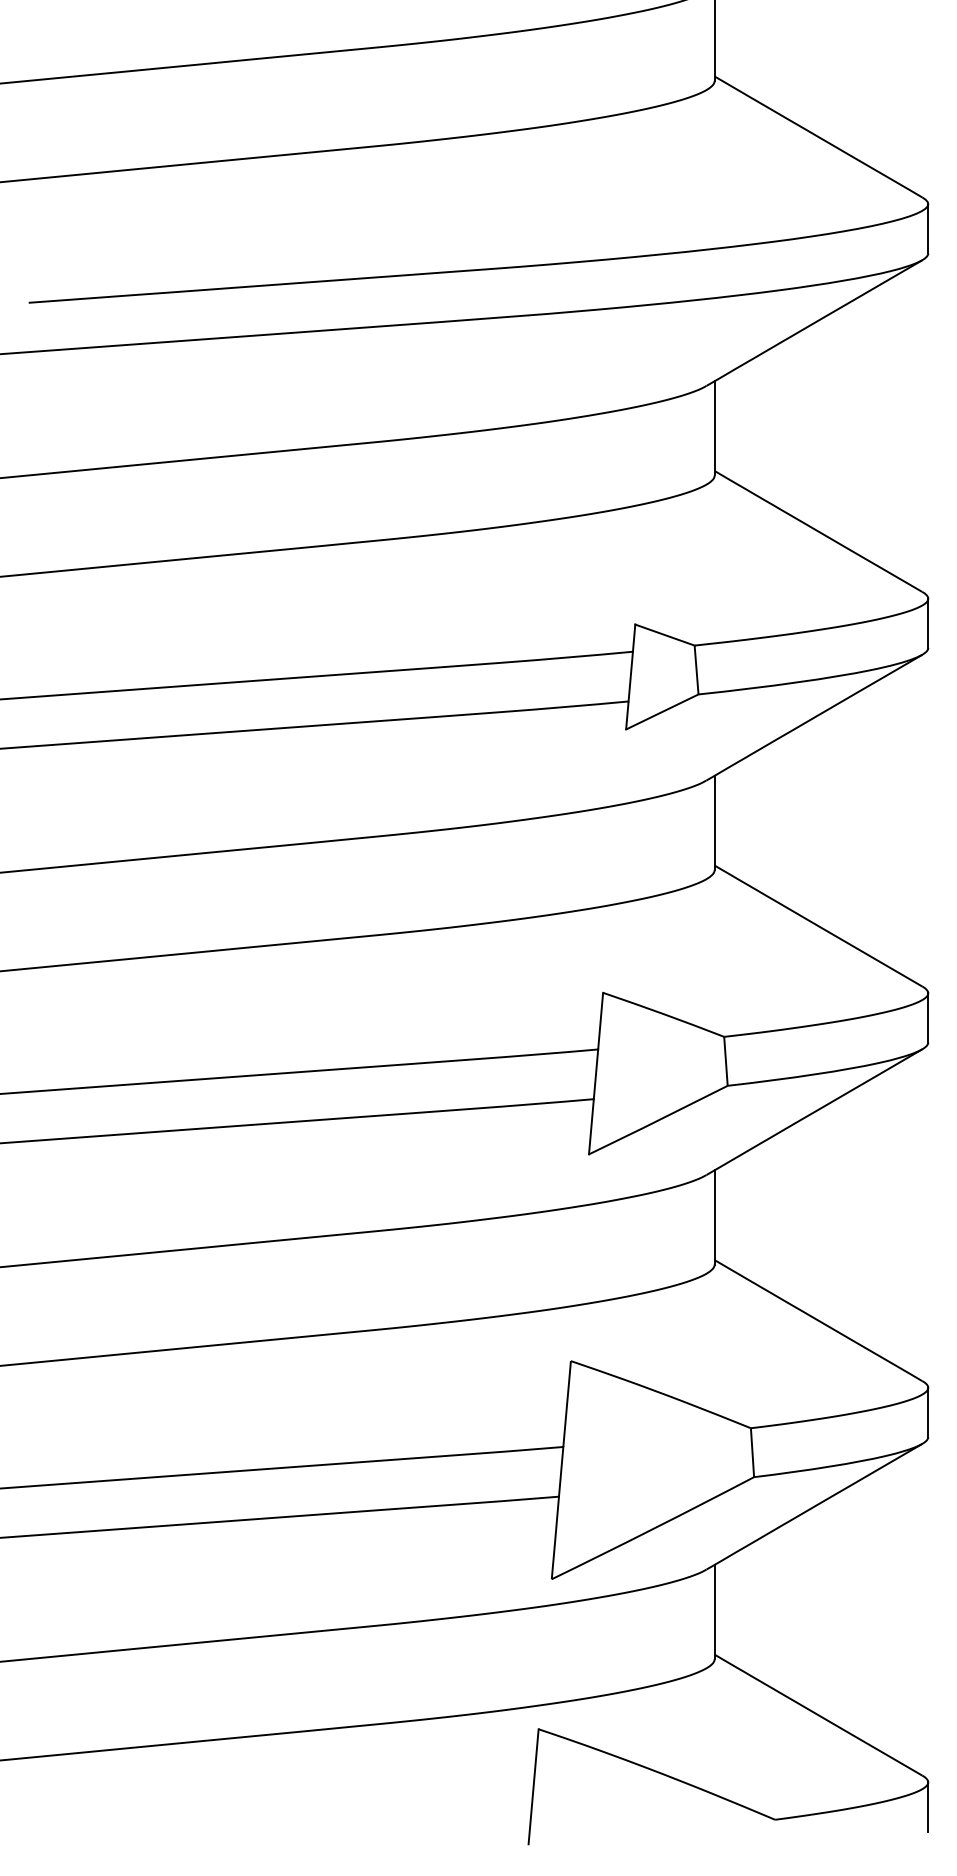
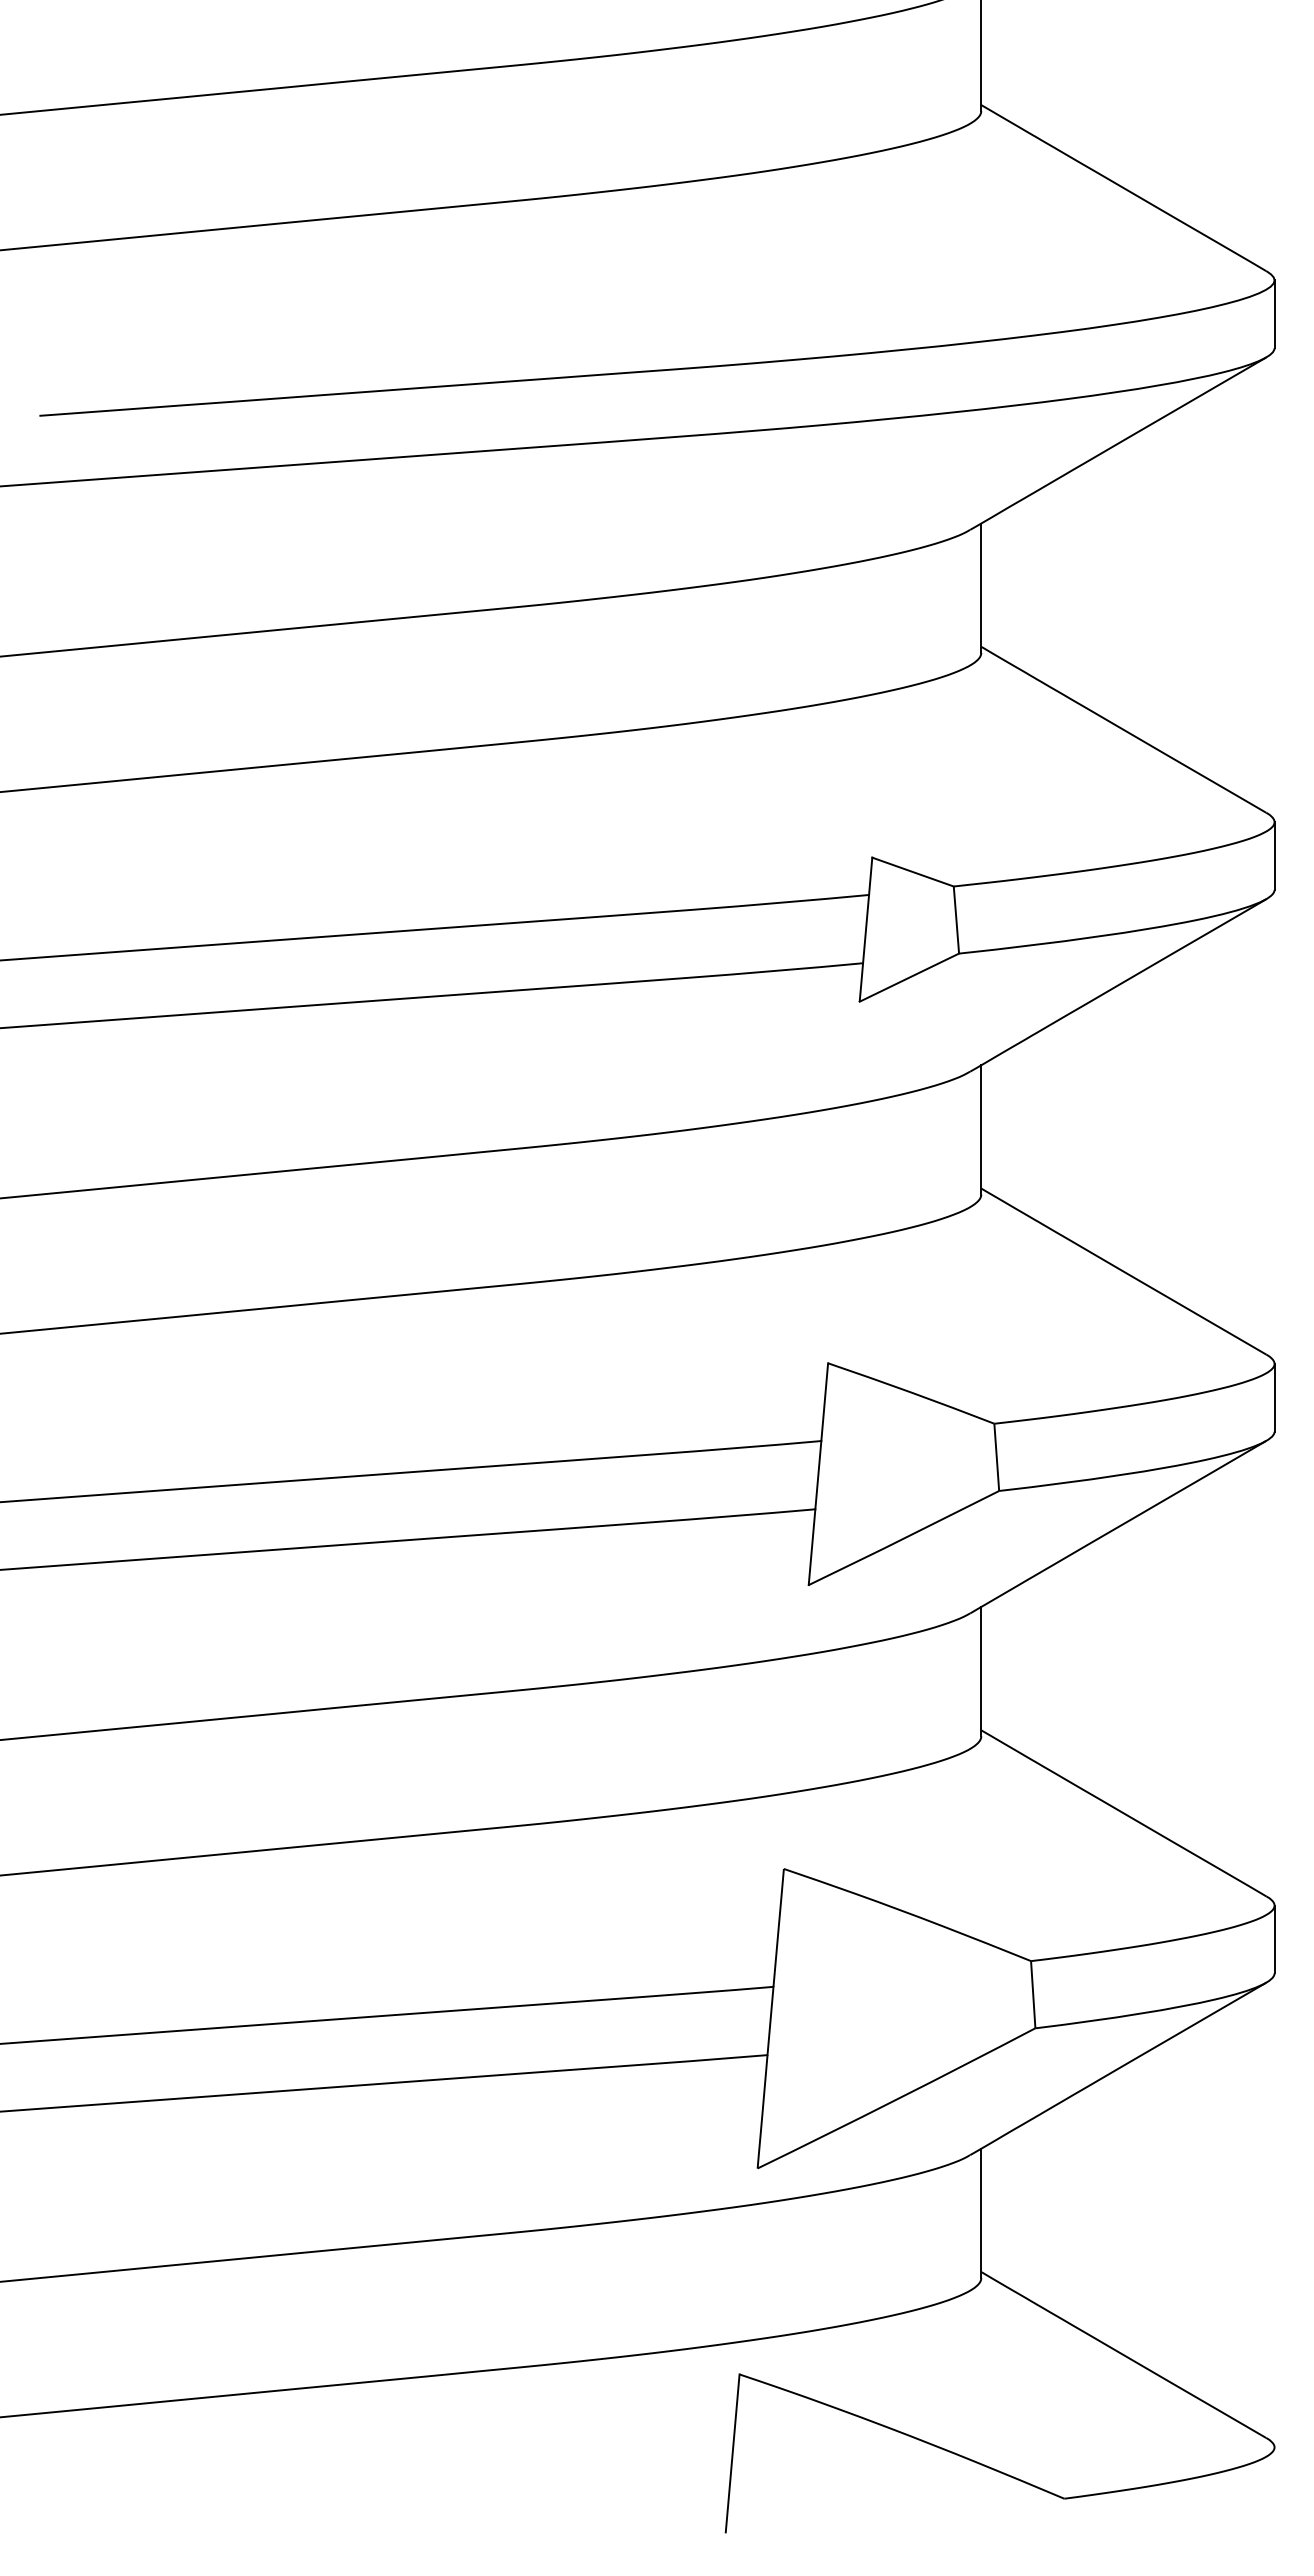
line: (928, 1807) -> (1274, 2481), removed

